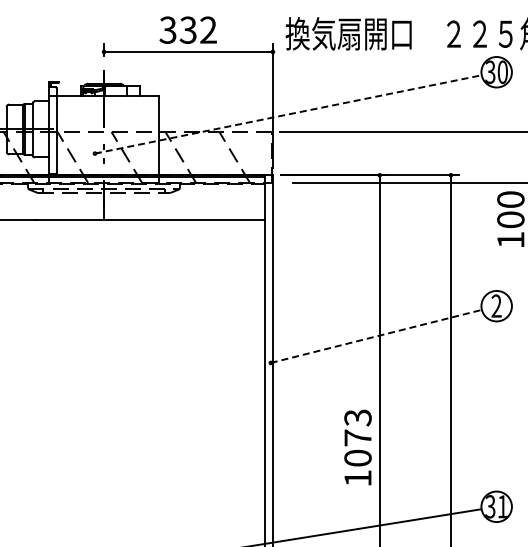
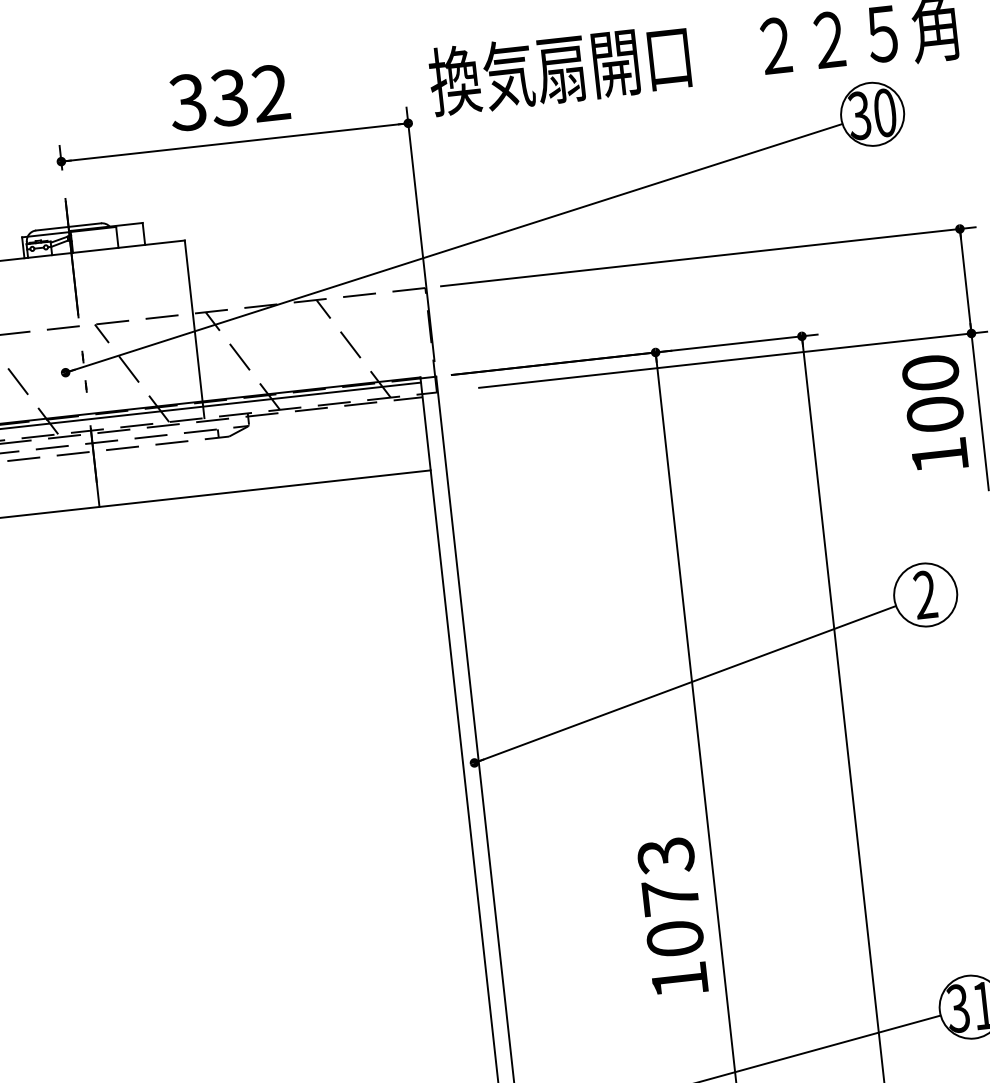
line: (288, 114) -> (454, 248), dashed -> solid
line: (376, 336) -> (685, 684), dashed -> solid

